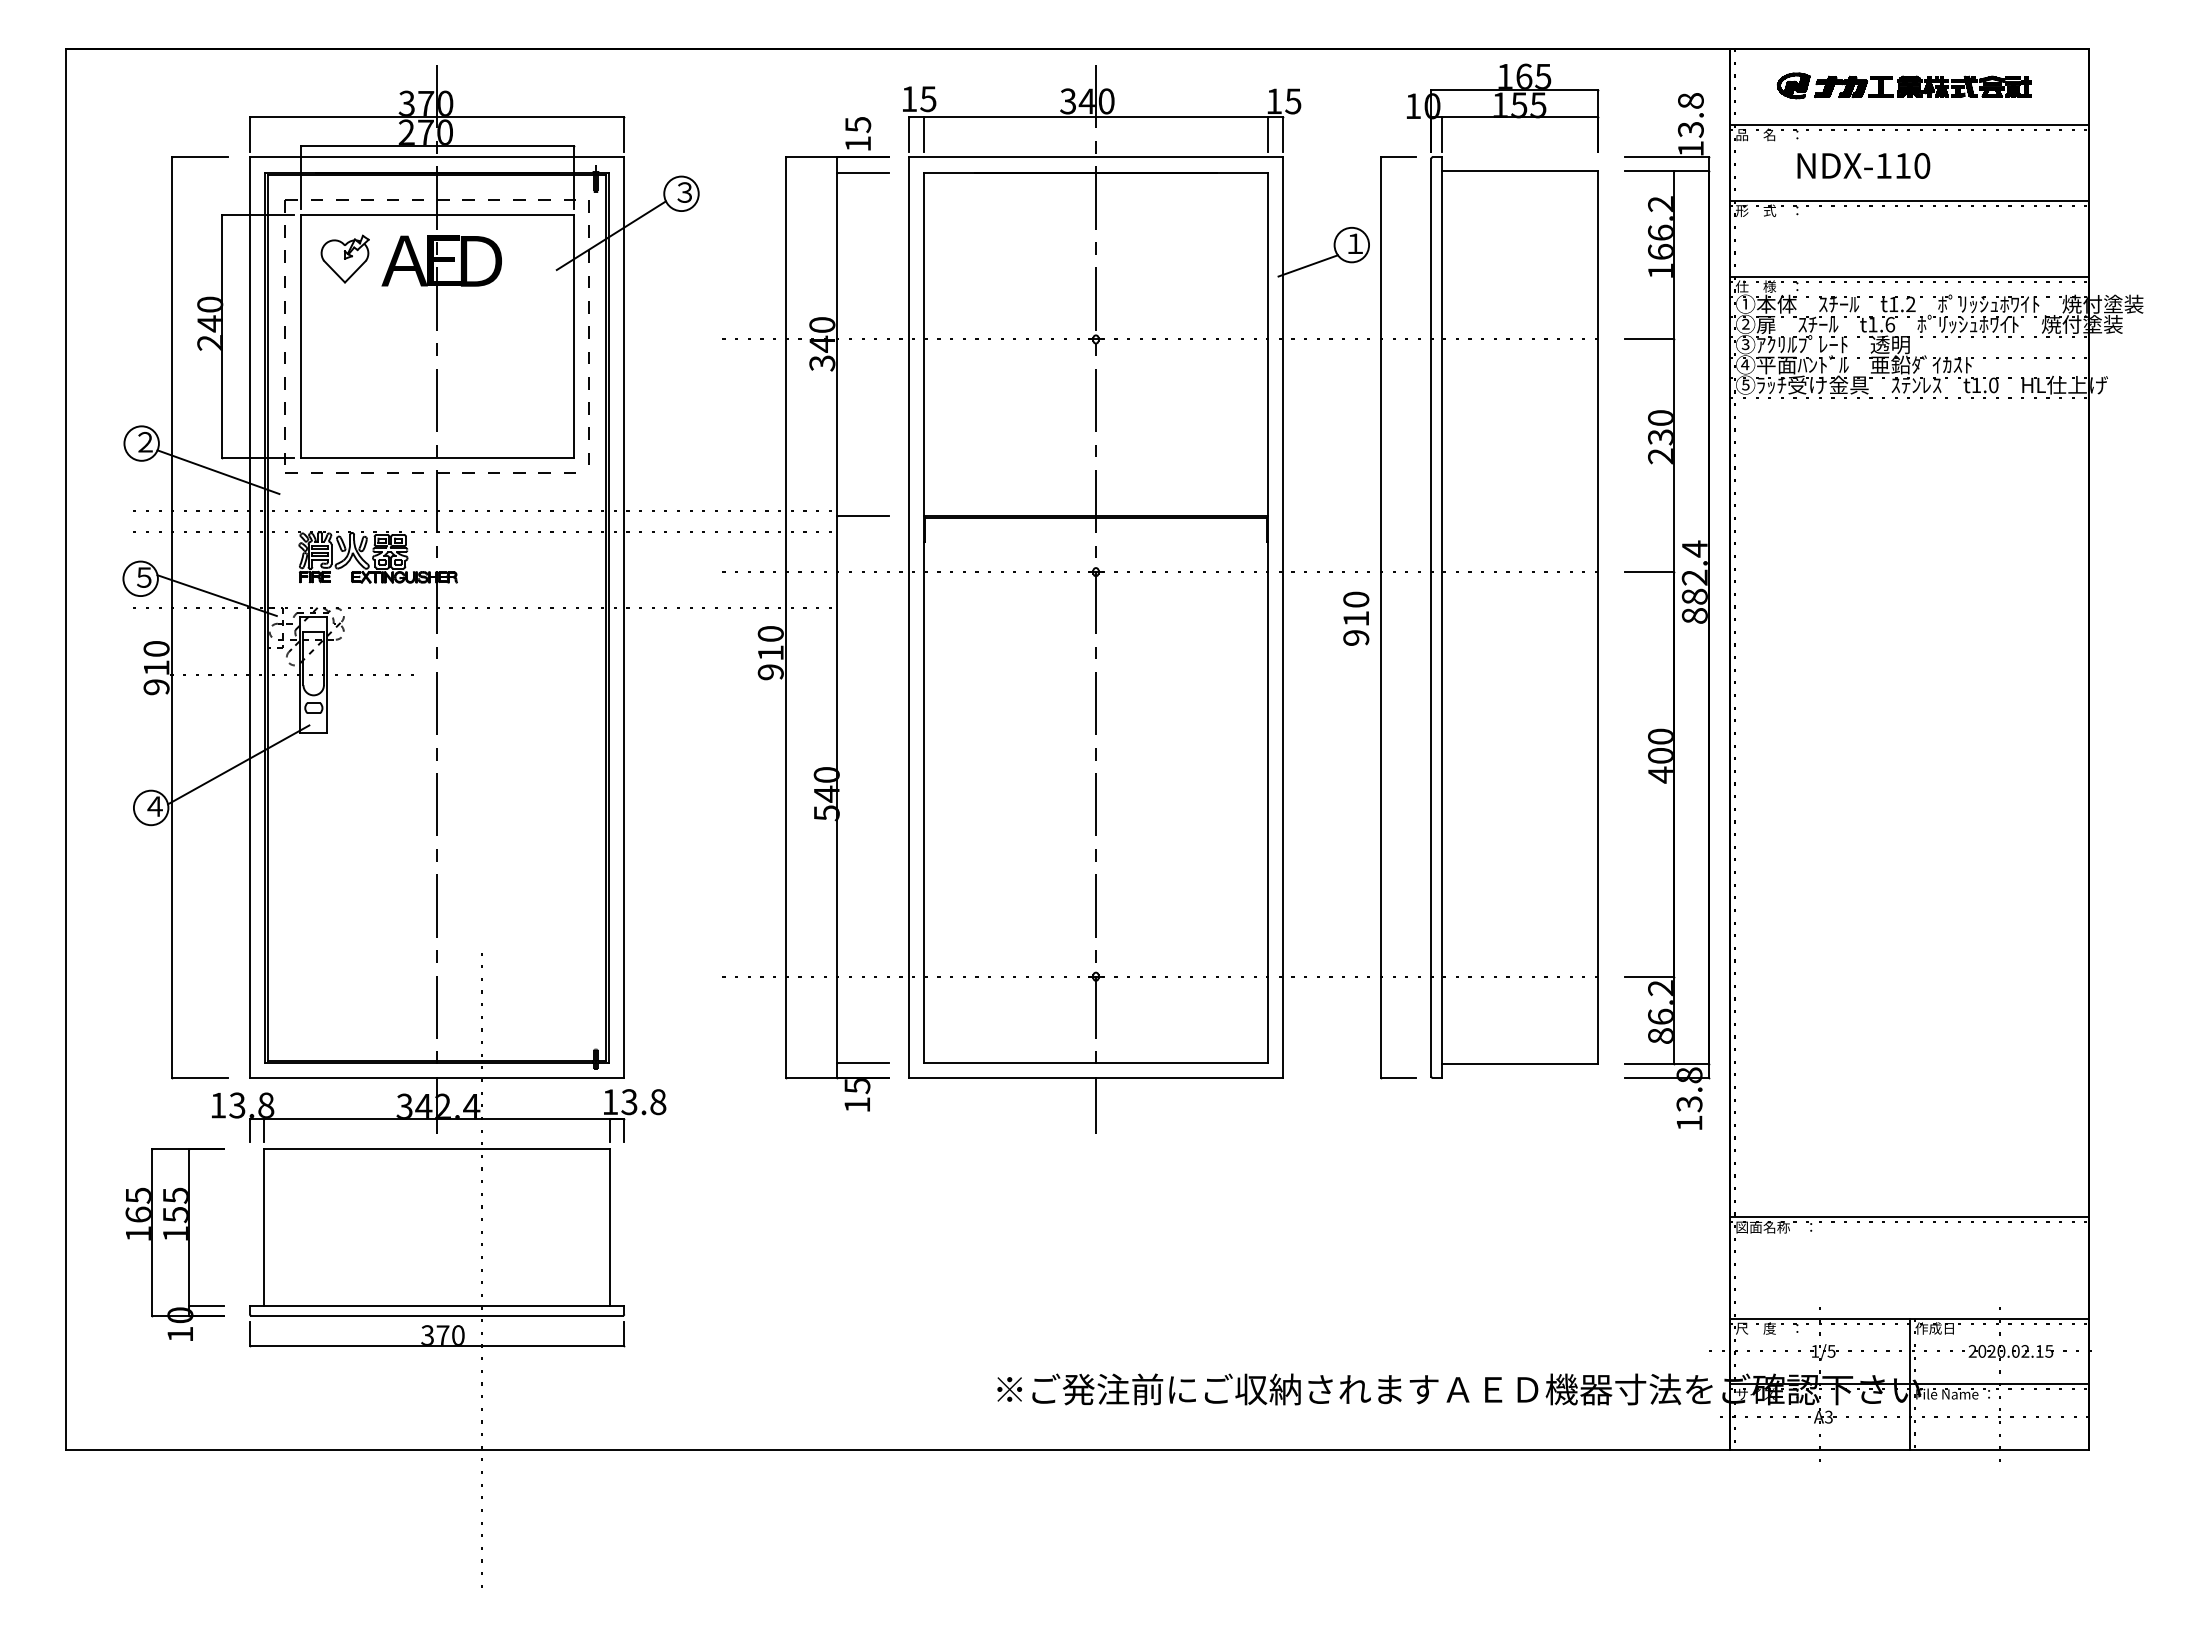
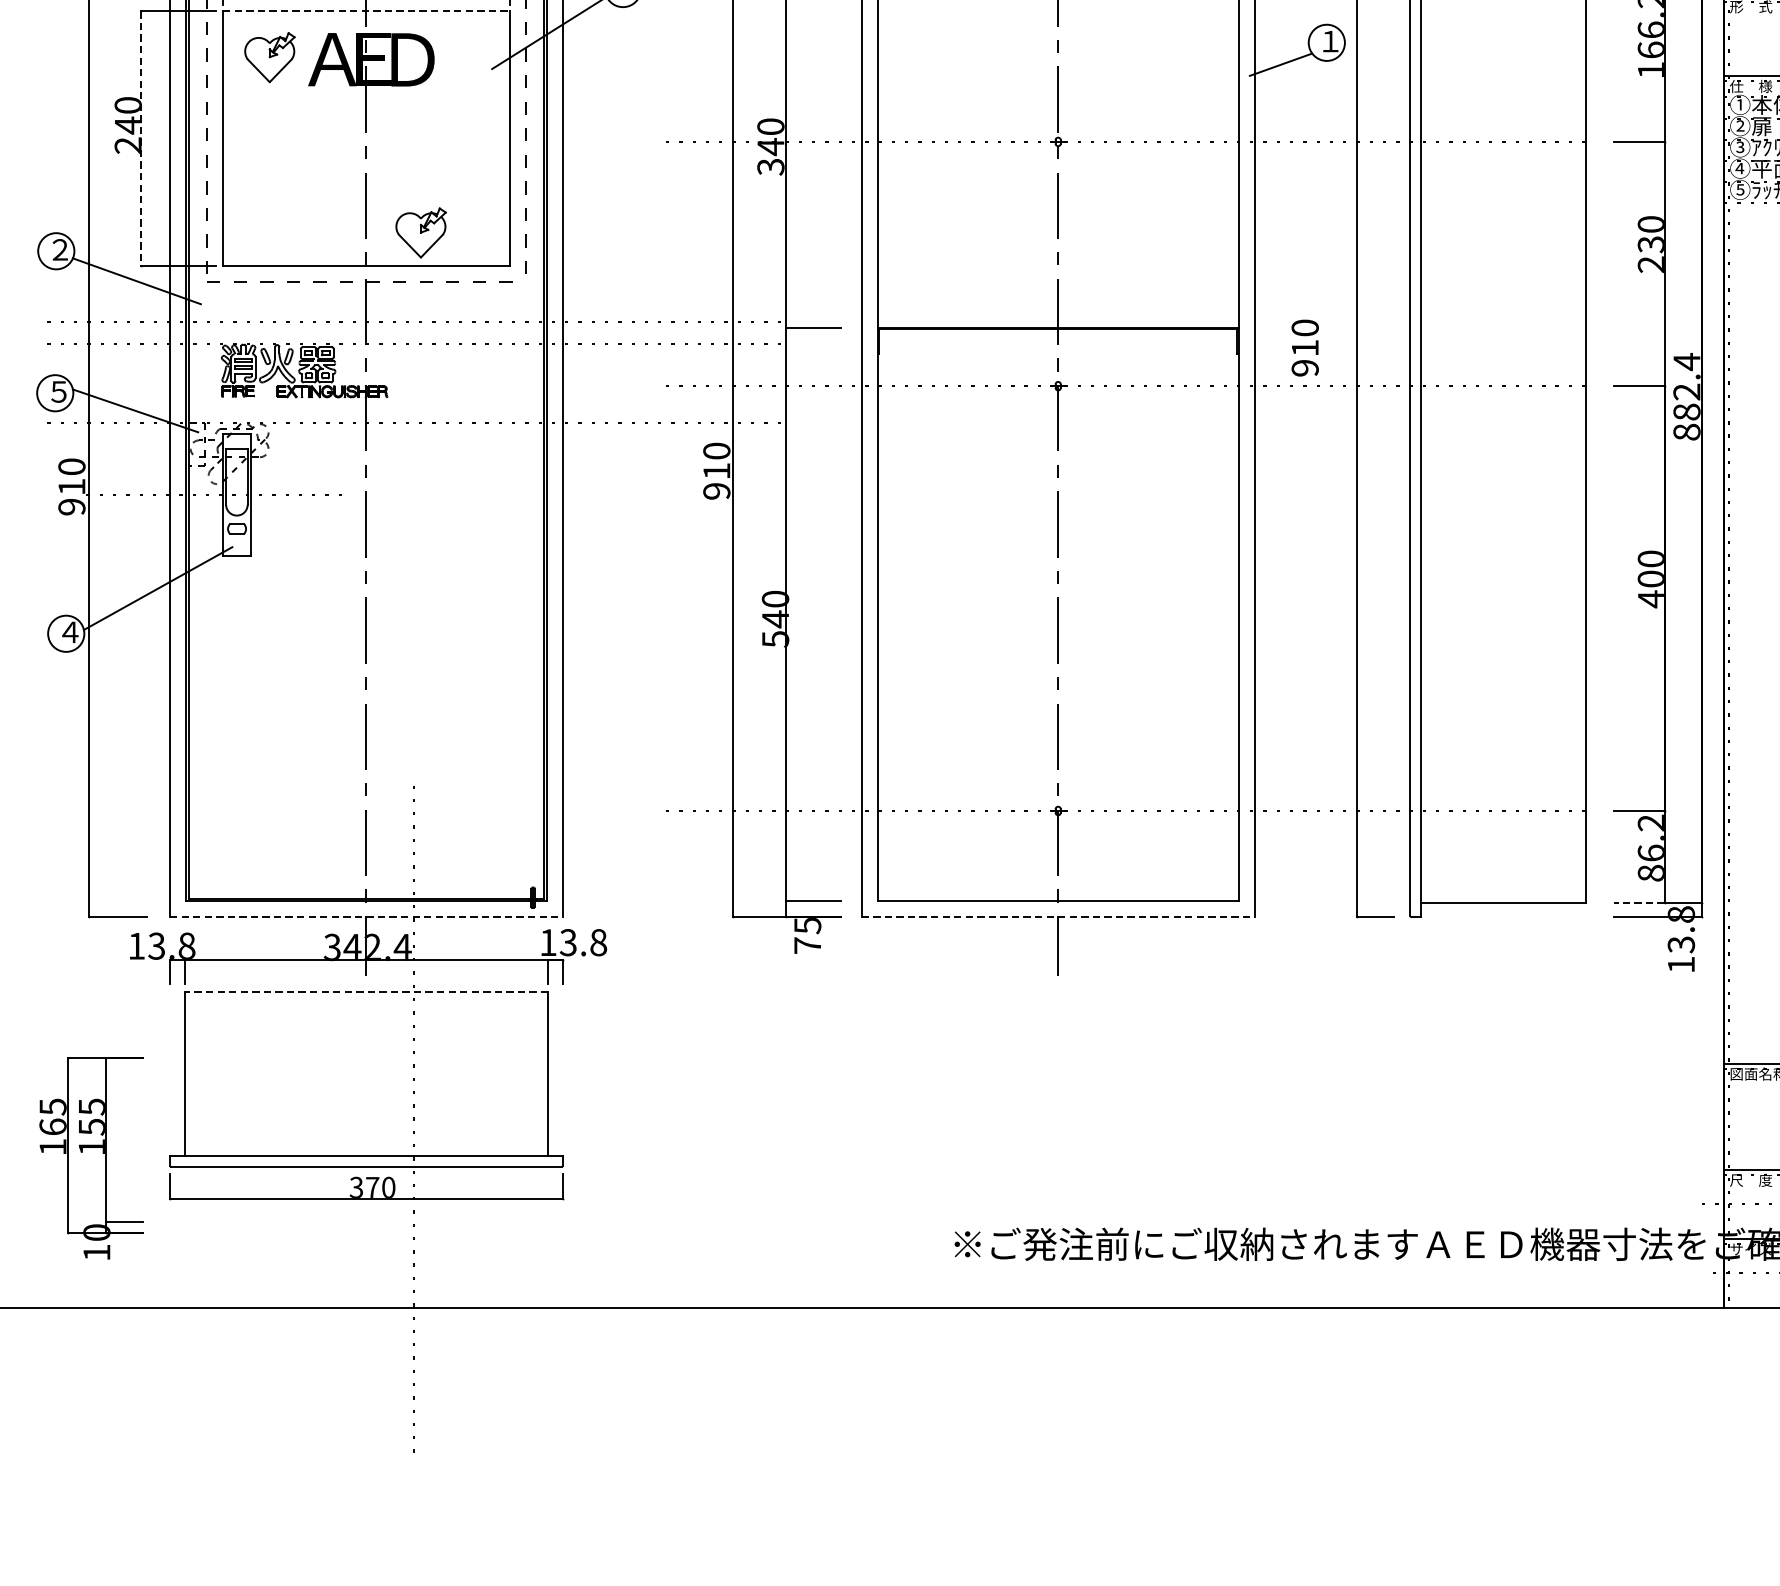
line: (437, 215) -> (366, 11), solid -> dashed
line: (222, 336) -> (141, 138), solid -> dashed
part: (488, 425) -> (420, 232), added
text: (1356, 618) -> (1305, 347), moved
line: (1648, 1063) -> (1638, 902), solid -> dashed
line: (437, 1077) -> (366, 916), solid -> dashed
line: (1096, 1077) -> (1058, 916), solid -> dashed
text: (856, 1104) -> (806, 945), 15 -> 75
line: (436, 1148) -> (365, 991), solid -> dashed
part: (174, 1244) -> (90, 1158), moved

